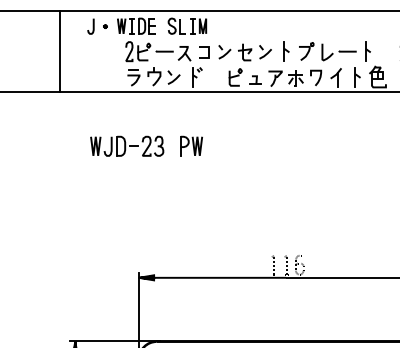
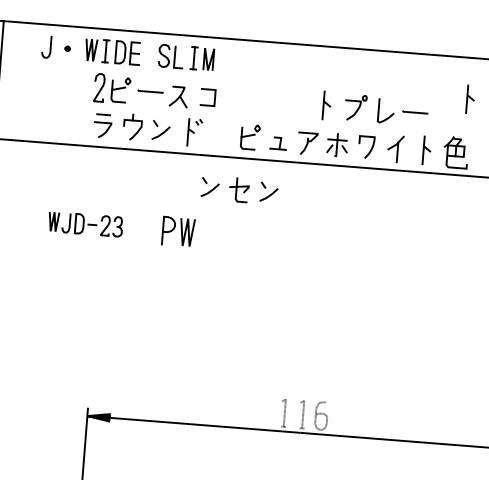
part: (367, 51) -> (469, 99), moved
part: (244, 52) -> (238, 190), moved
part: (127, 145) -> (86, 223), size x0.7

